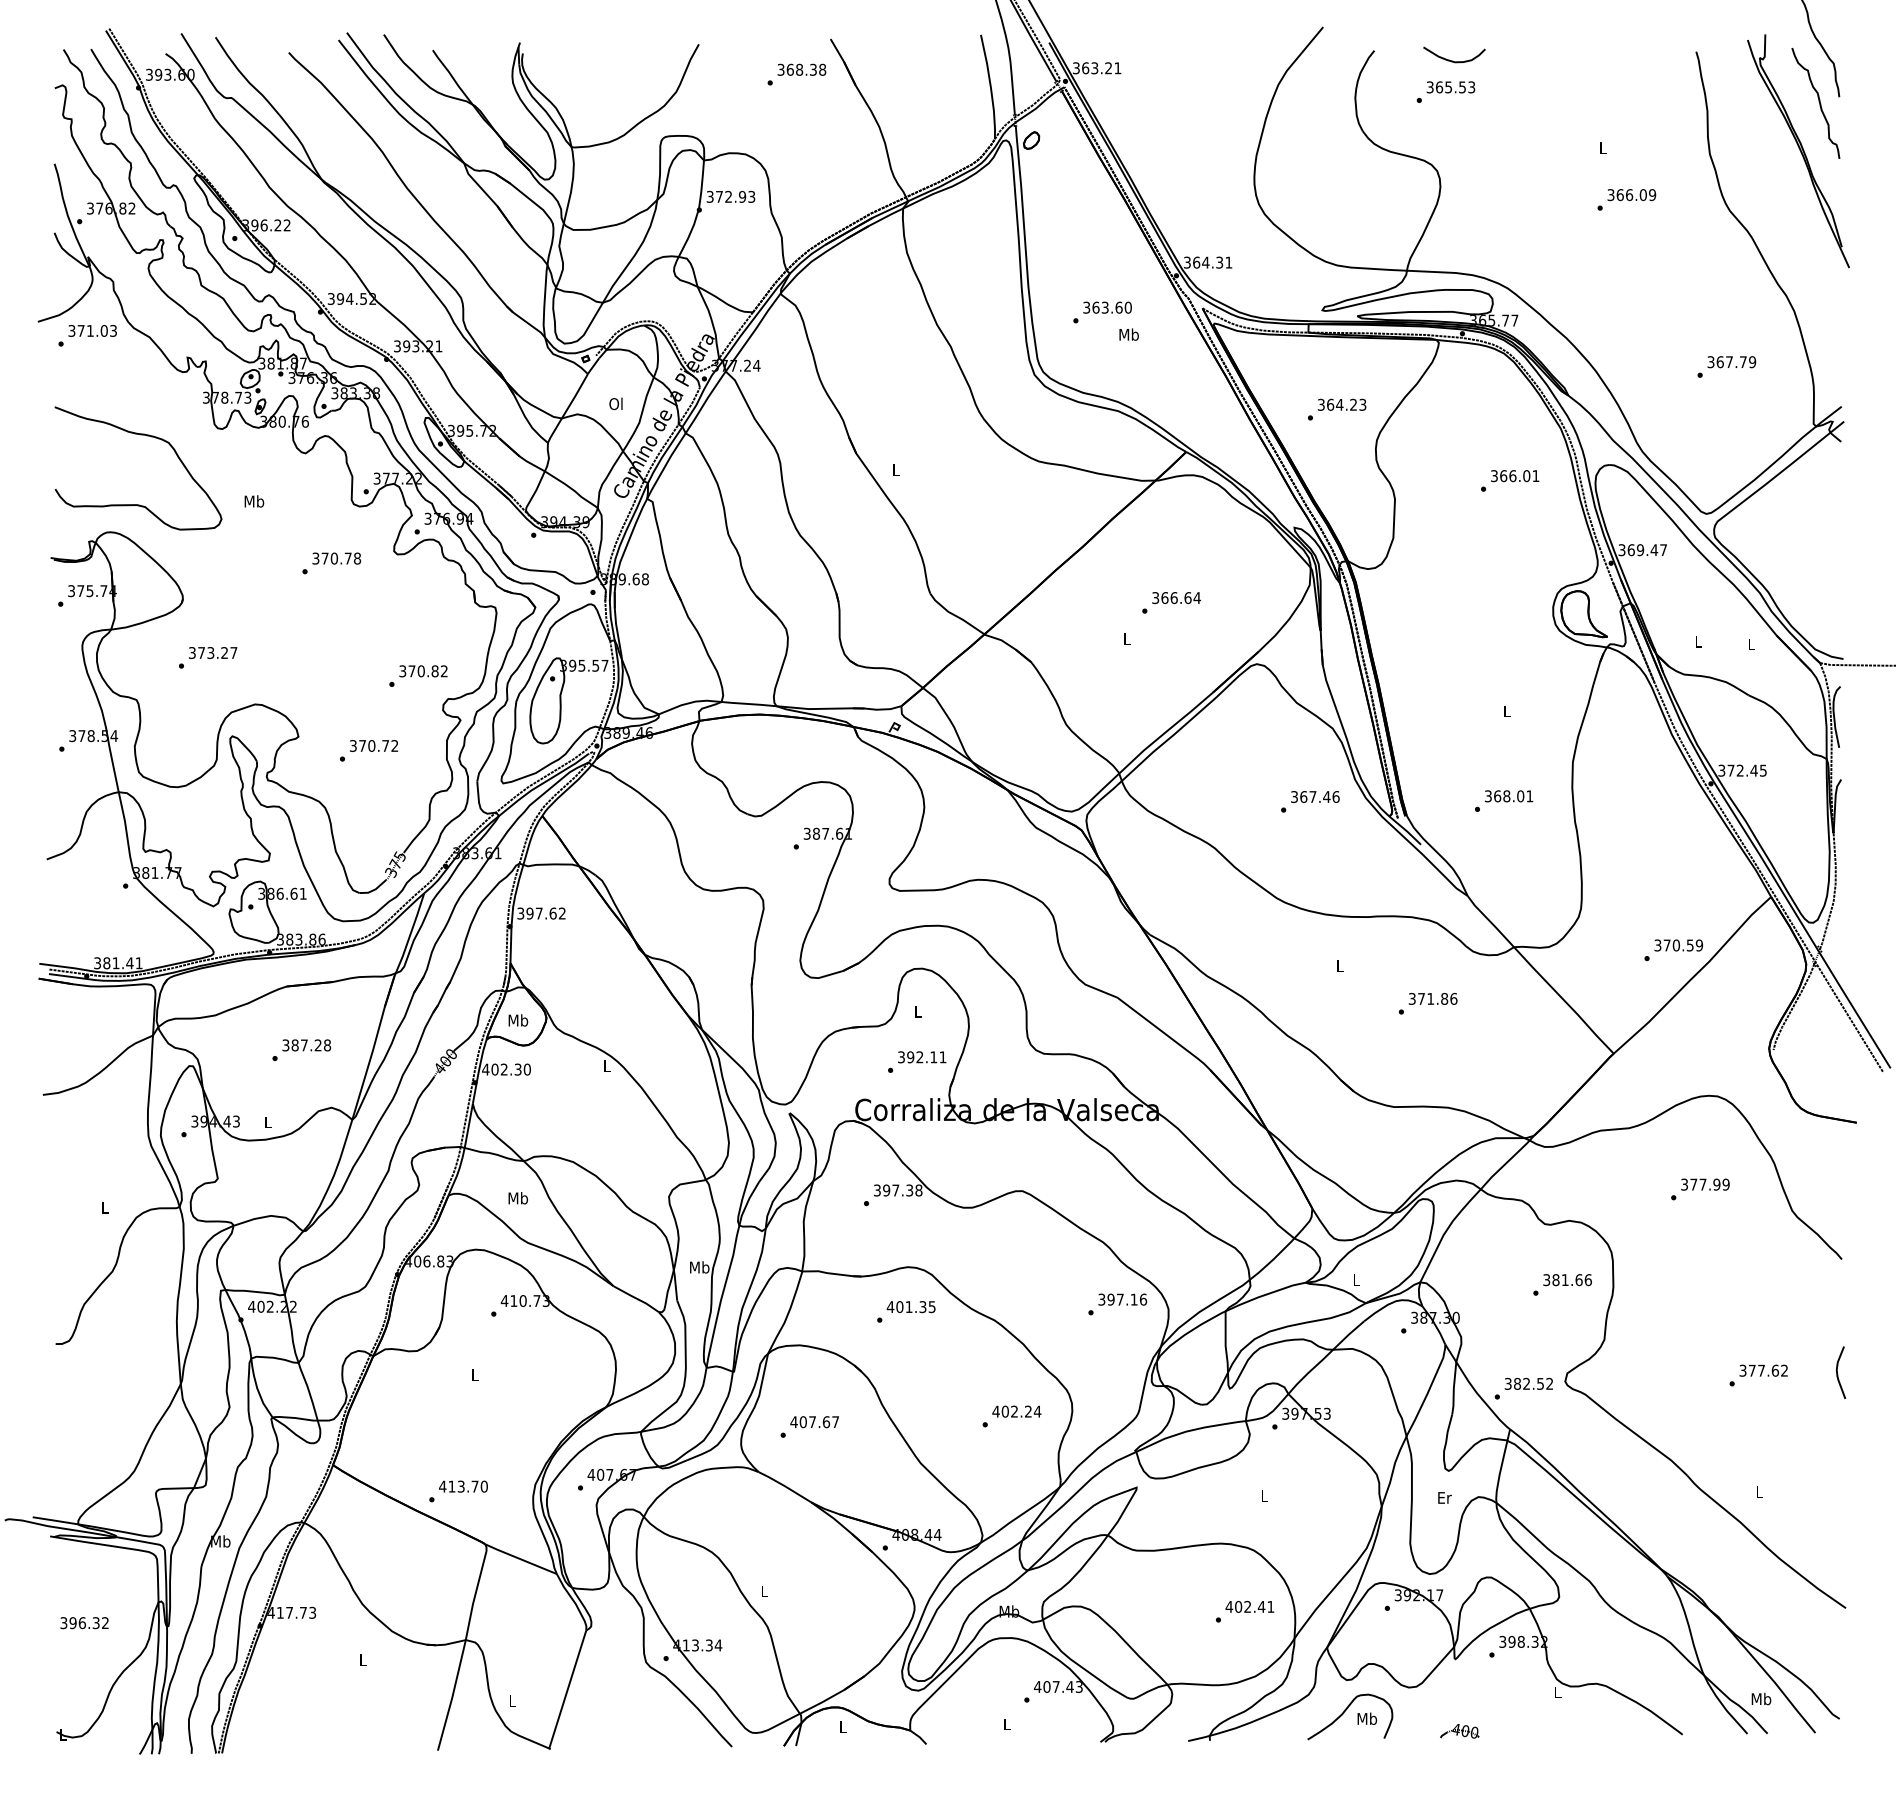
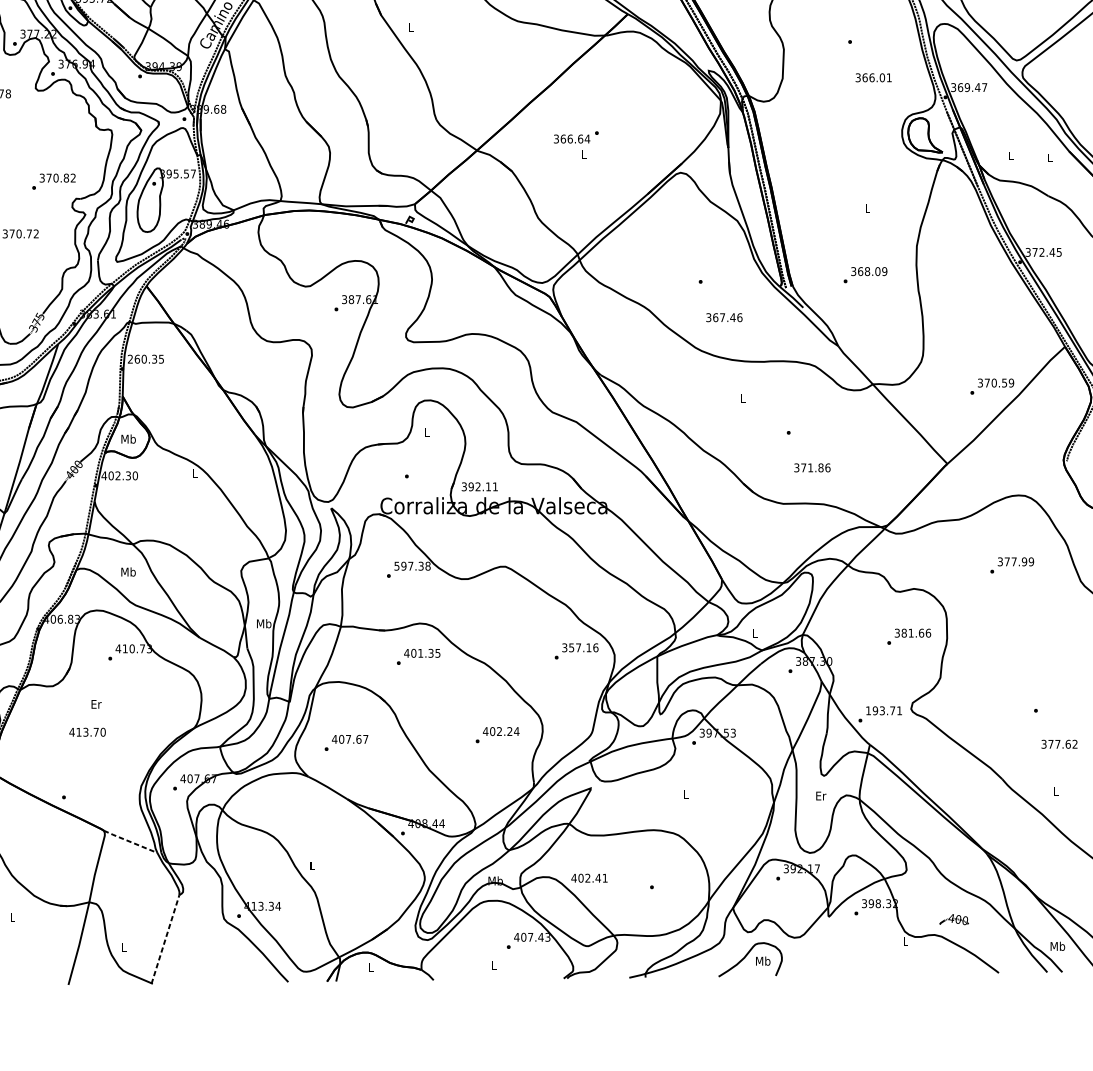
text: (1515, 476) -> (873, 78), moved
text: (1176, 598) -> (571, 139), moved
text: (1315, 796) -> (724, 317), moved
text: (1529, 796) -> (884, 271), 368.01 -> 368.09
text: (541, 913) -> (145, 359), 397.62 -> 260.35
text: (1432, 998) -> (811, 467), moved
text: (922, 1057) -> (480, 486), moved
text: (877, 1189) -> (397, 565), 397.38 -> 597.38
text: (1110, 1299) -> (571, 647), 397.16 -> 357.16
text: (1763, 1370) -> (1059, 744), moved
text: (475, 1375) -> (96, 704), L -> Er
text: (1528, 1383) -> (883, 710), 382.52 -> 193.71
text: (463, 1486) -> (87, 732), moved
line: (520, 1559) -> (130, 842), solid -> dashed
text: (1249, 1606) -> (589, 877), moved
line: (567, 1689) -> (165, 939), solid -> dashed
part: (1459, 1731) -> (953, 919), moved

